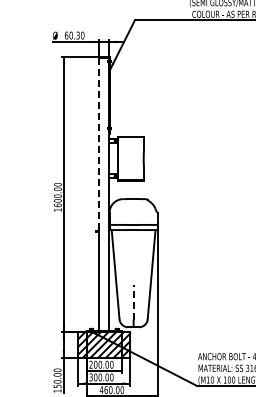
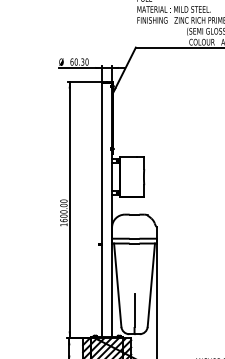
line: (99, 144) -> (102, 163), dashed -> solid
line: (133, 301) -> (134, 310), dashed -> solid

